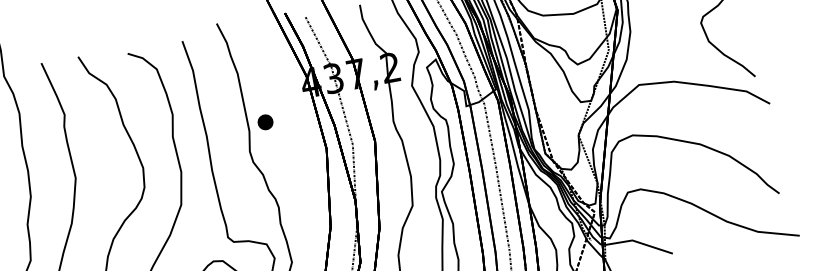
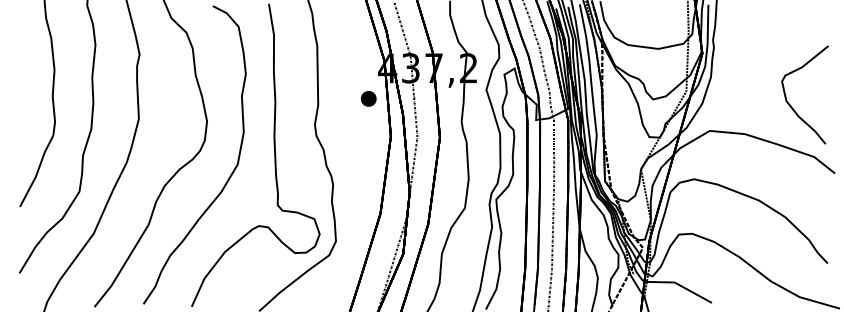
part: (265, 121) -> (368, 98), moved

